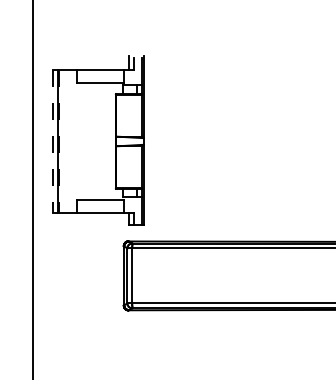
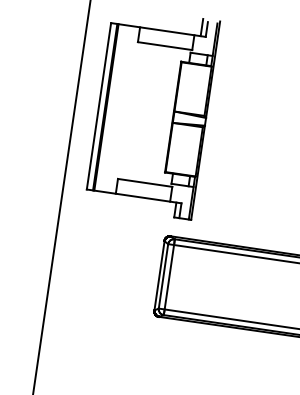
line: (52, 141) -> (98, 106), dashed -> solid
line: (59, 141) -> (107, 107), dashed -> solid

